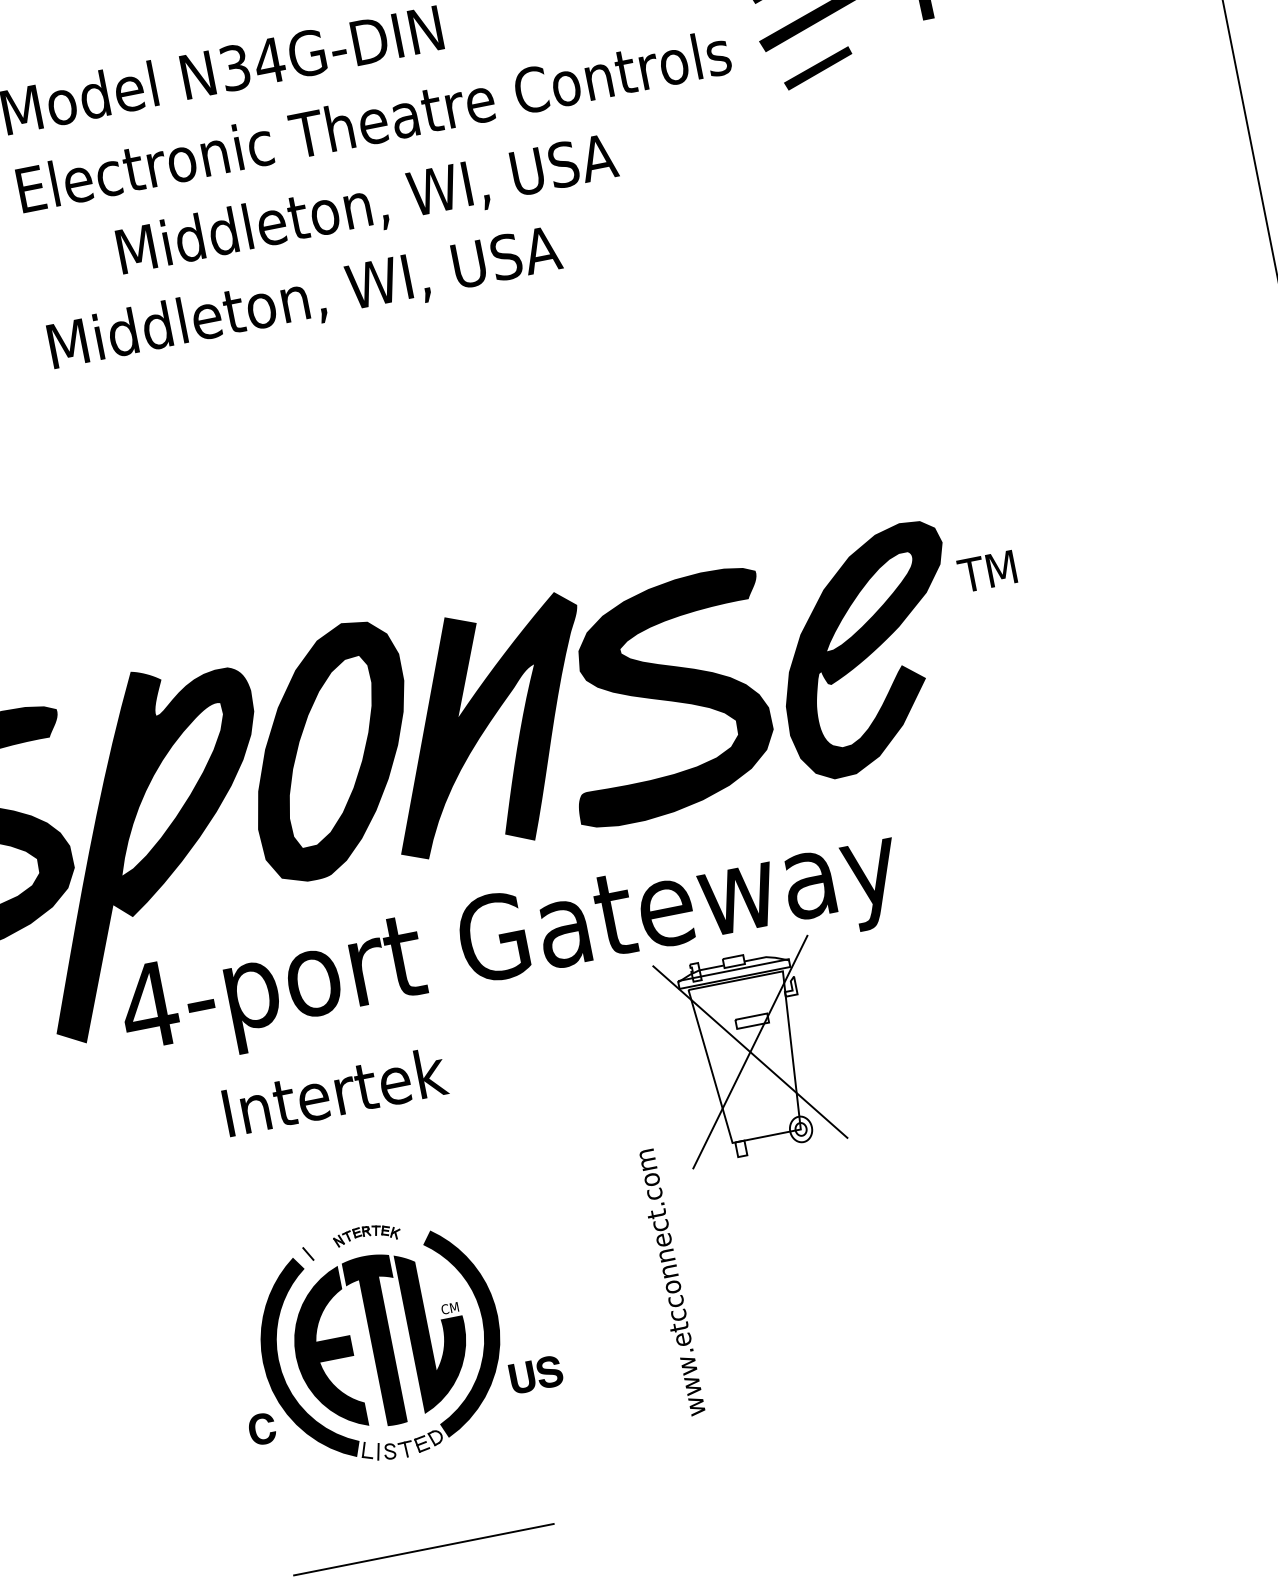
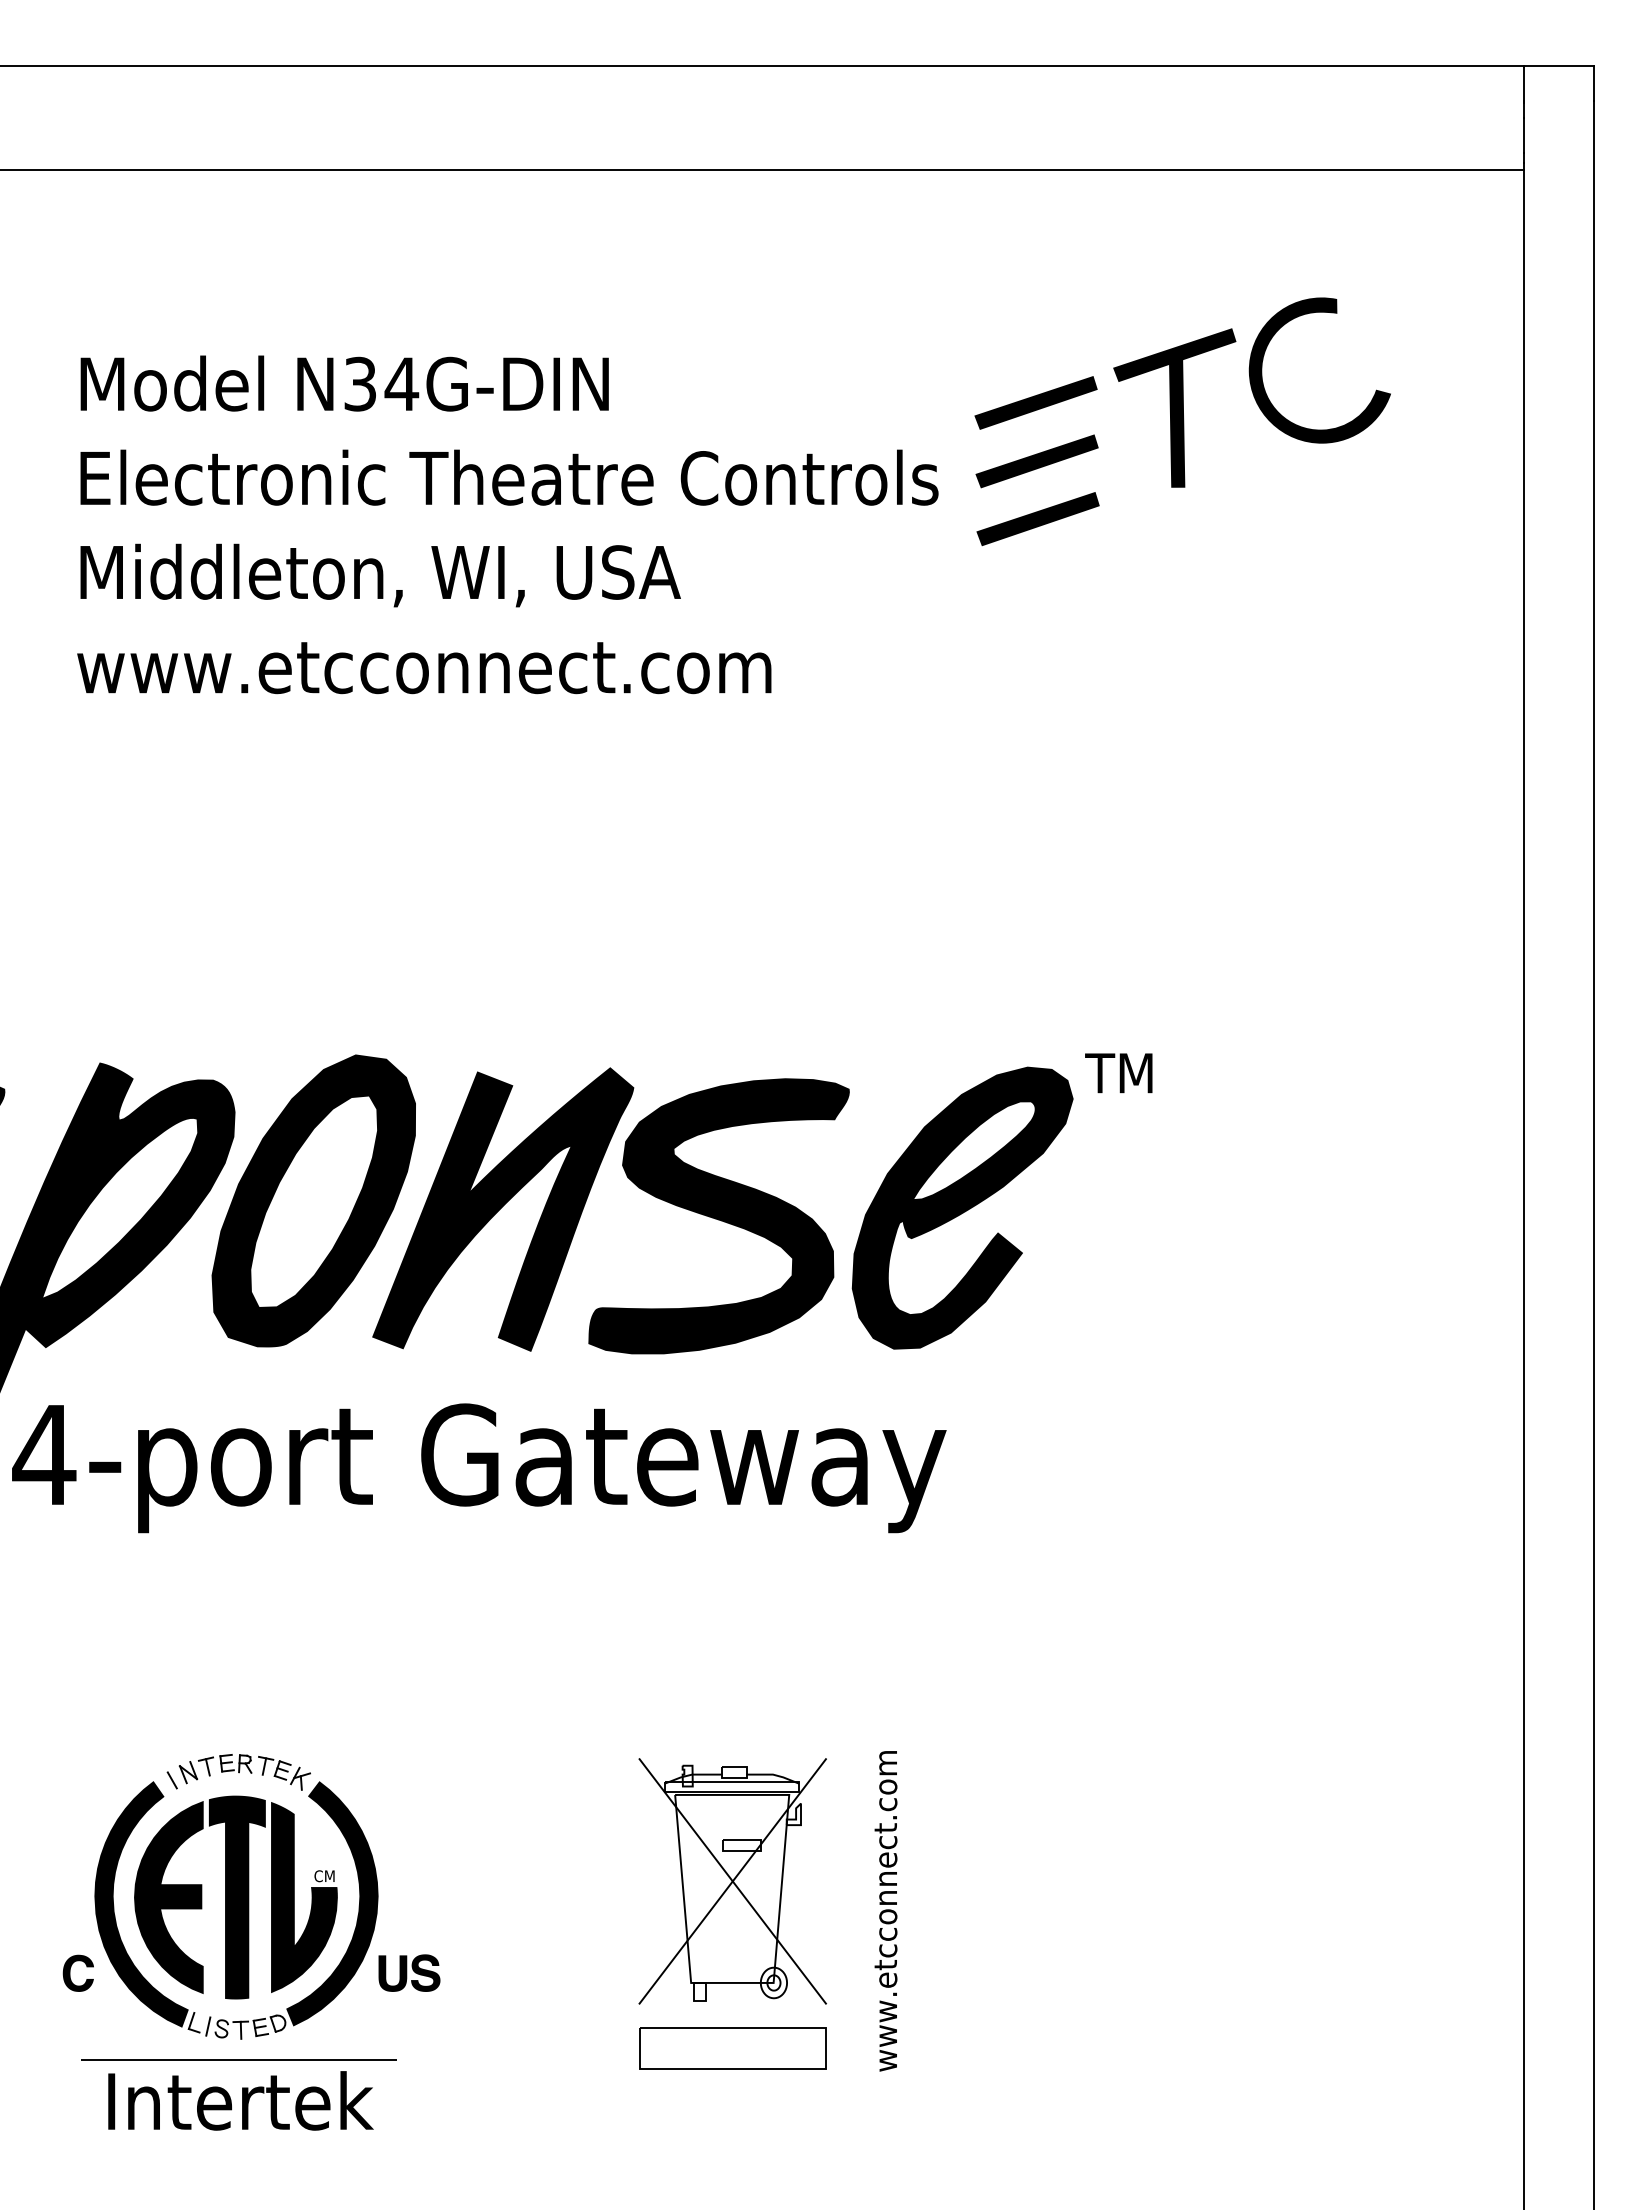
part: (817, 68) -> (1037, 519), size x1.43
text: (367, 206) -> (380, 575), moved
text: (335, 293) -> (424, 669), Middleton, WI, USA -> www.etcconnect.com
text: (987, 571) -> (1118, 1073), moved
part: (750, 1052) -> (732, 1881), moved
text: (334, 1091) -> (240, 2100), moved
part: (366, 1235) -> (244, 1772), size x1.67
text: (670, 1283) -> (885, 1911), moved
part: (815, 1384) -> (732, 2048), added
line: (423, 1549) -> (238, 2059), moved

